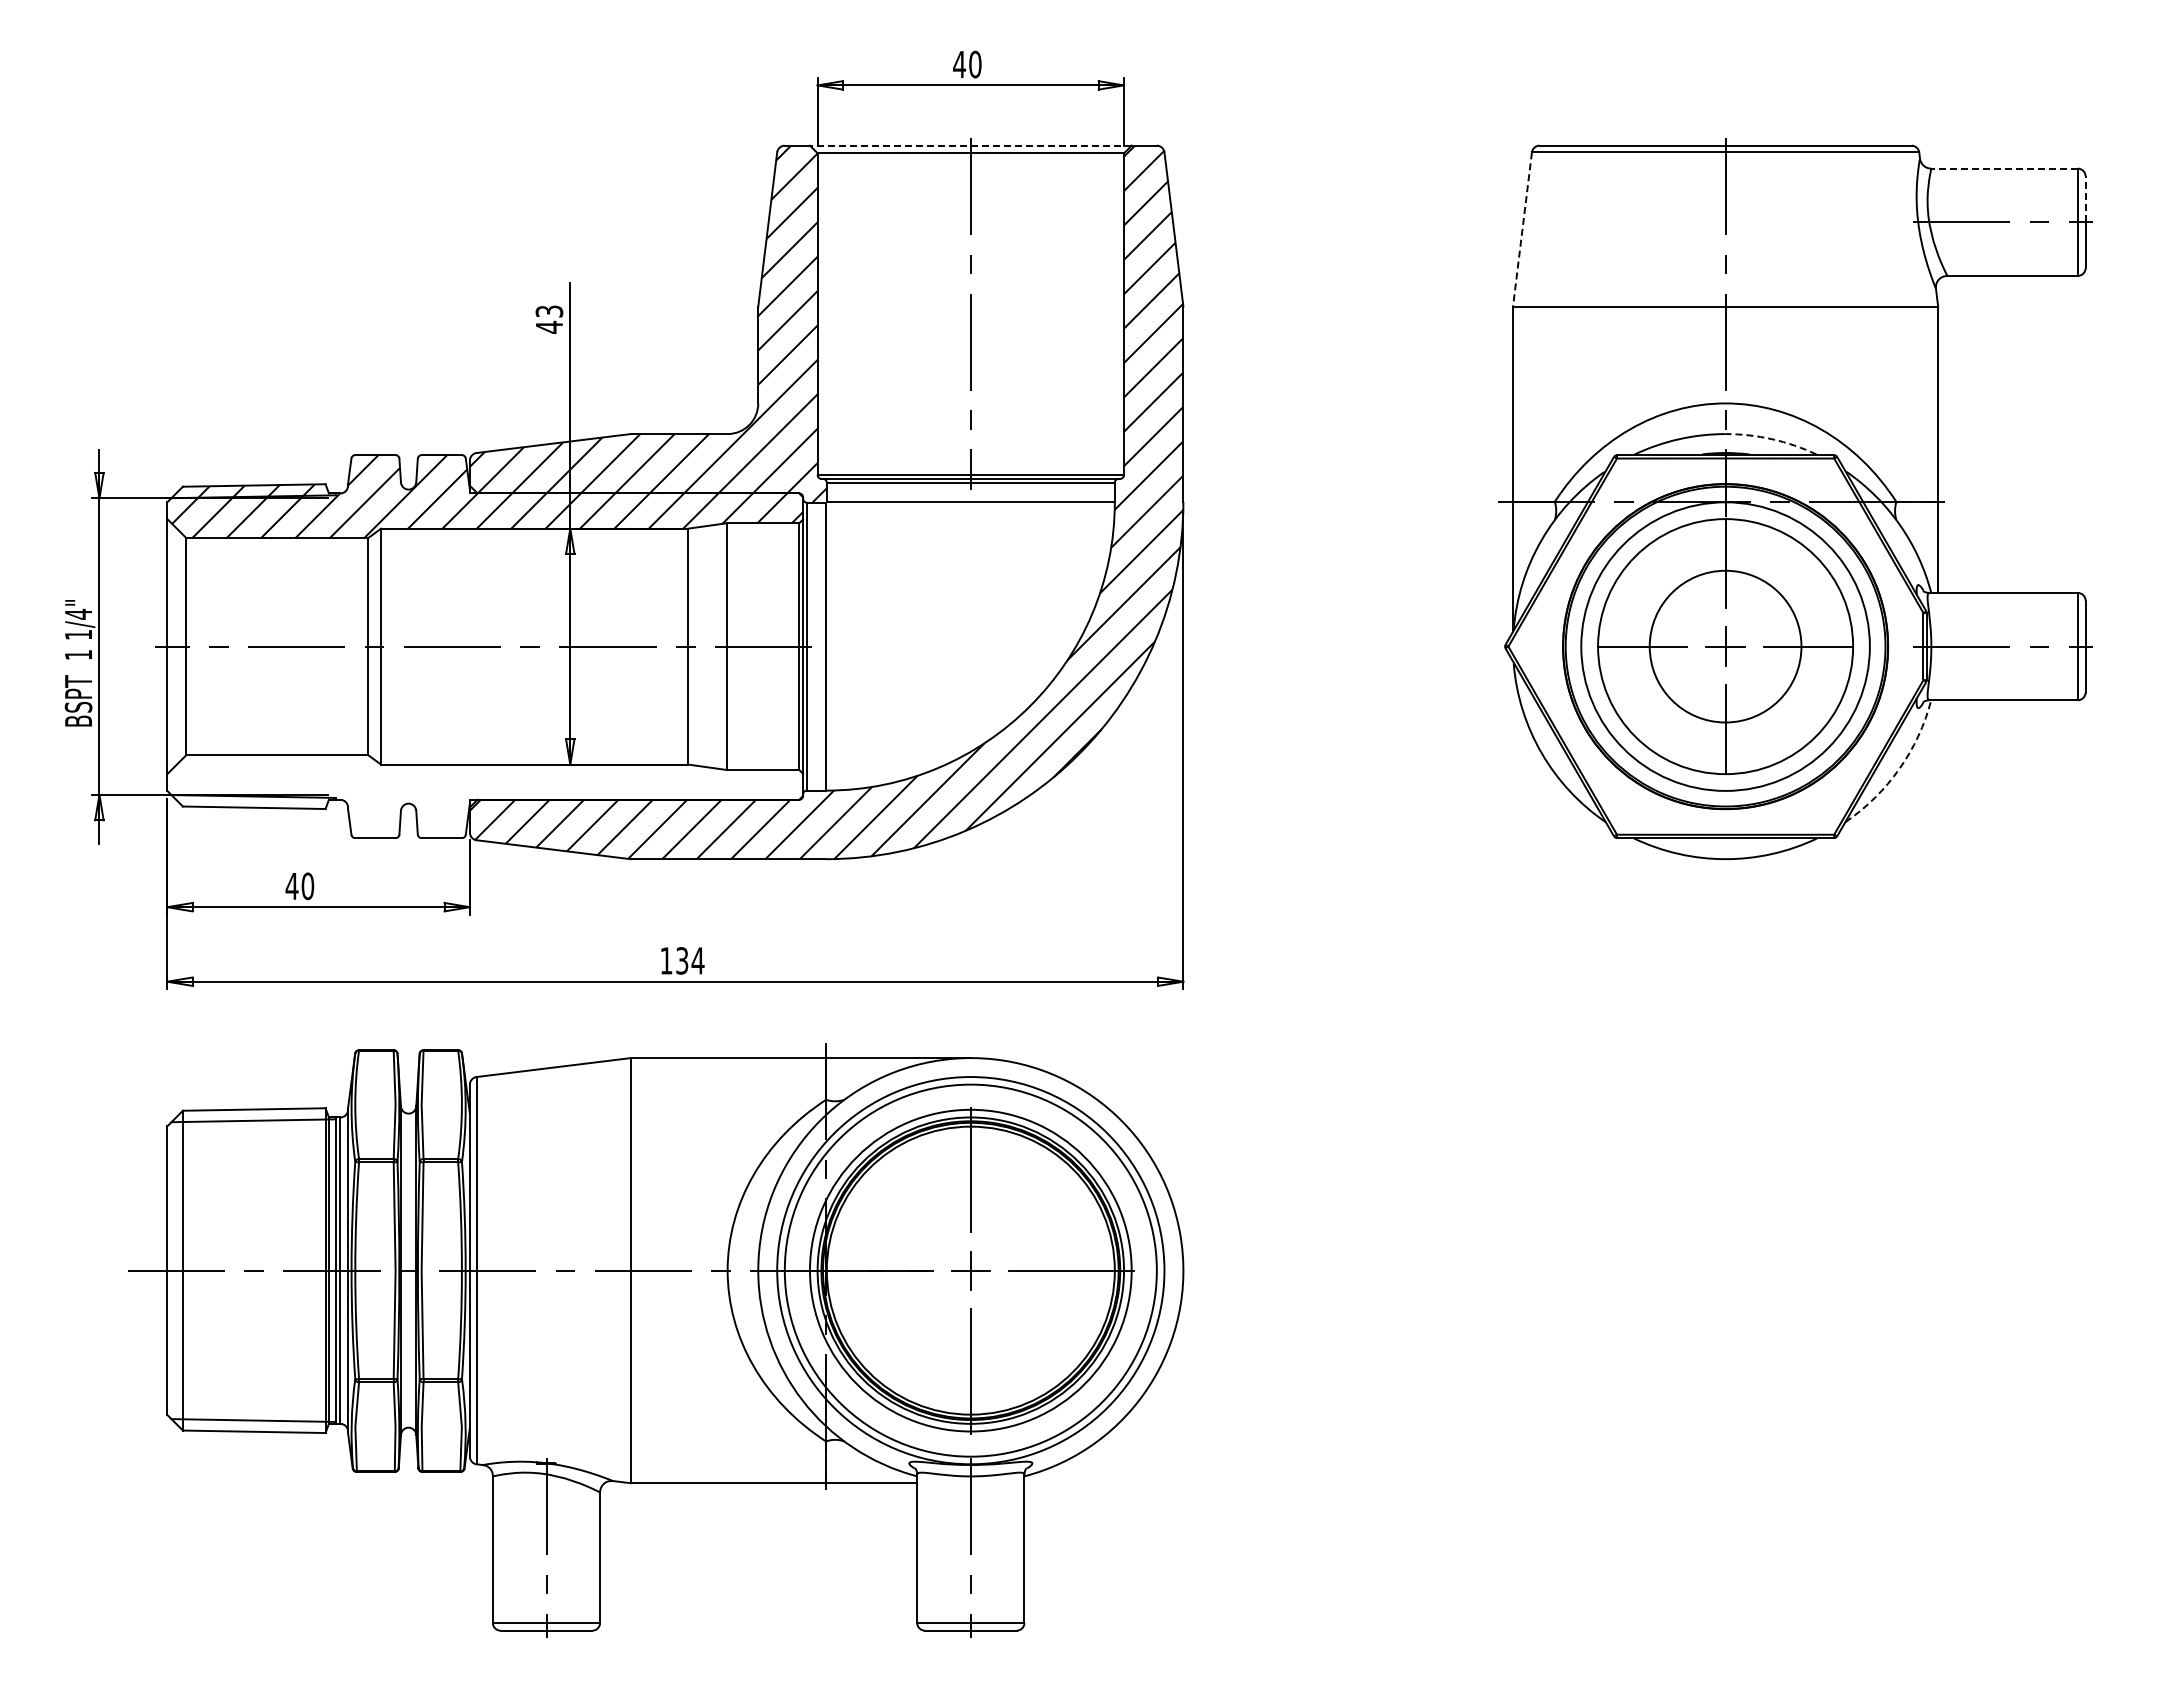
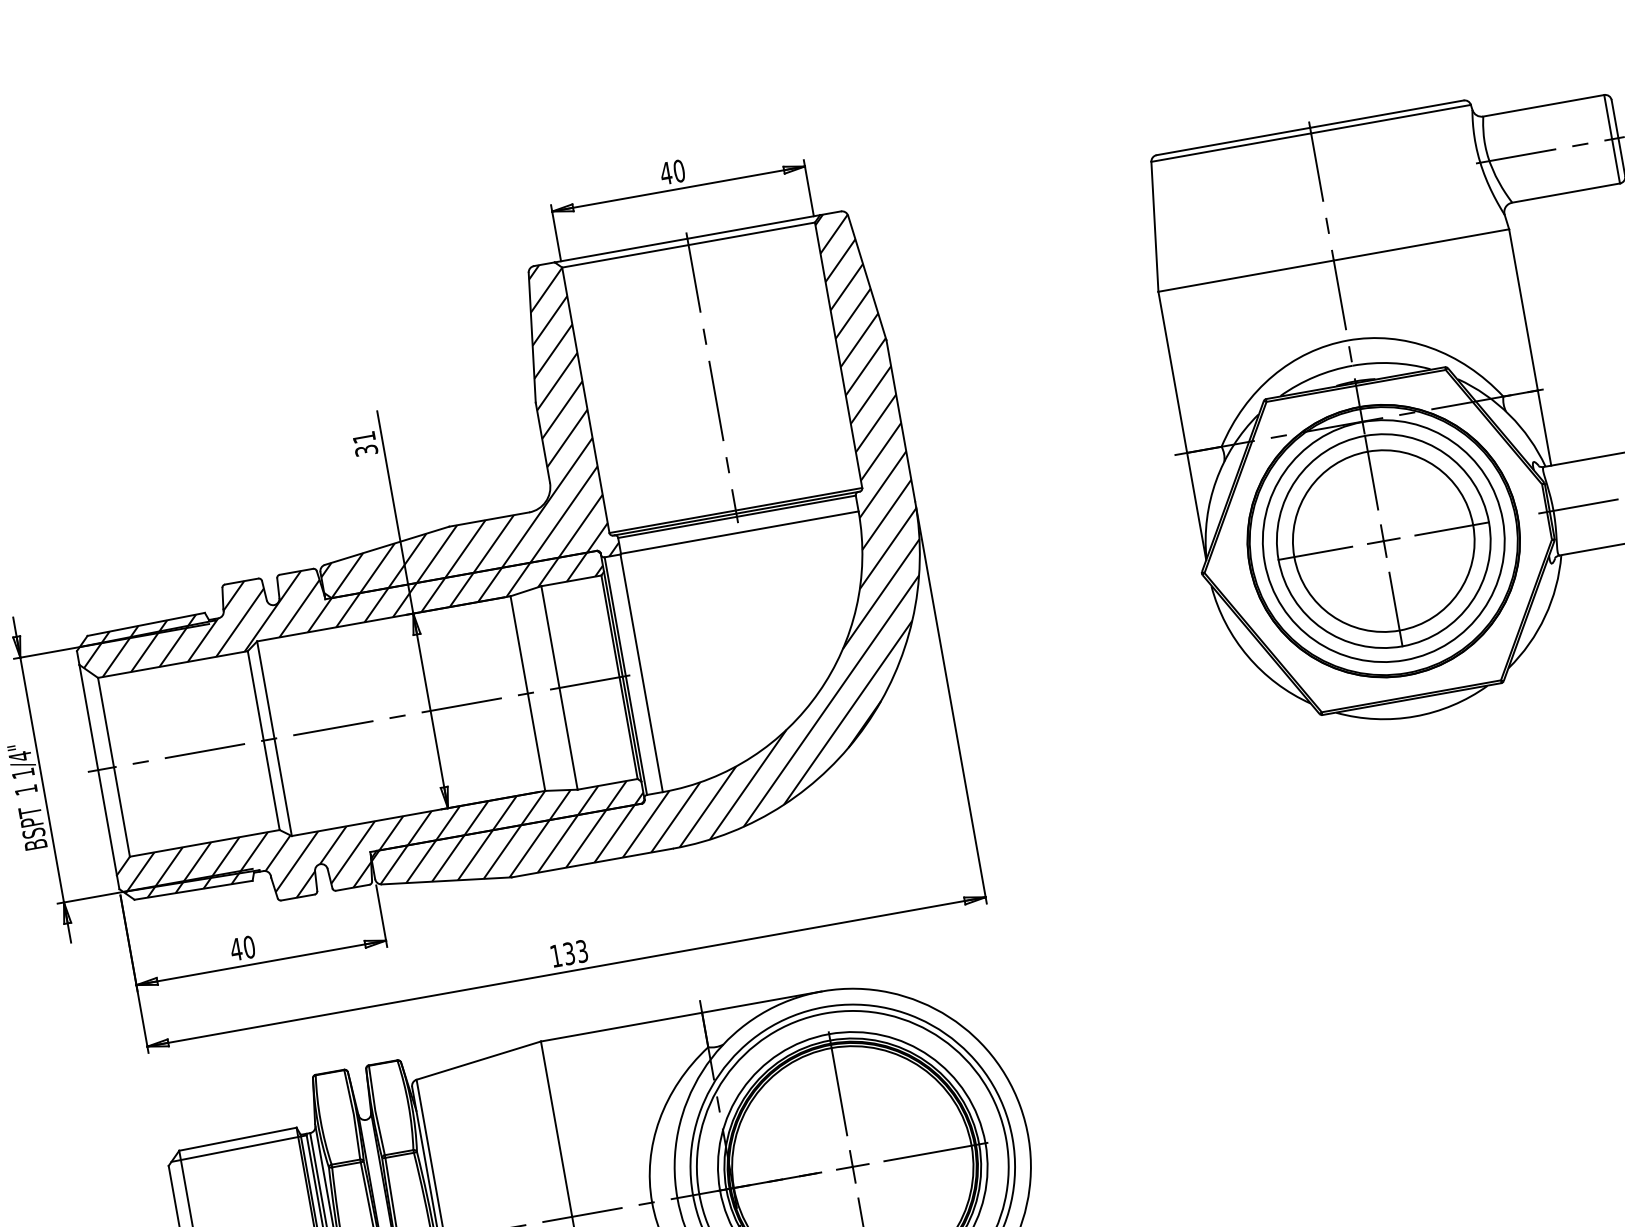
line: (970, 145) -> (687, 238), dashed -> solid
line: (2004, 168) -> (1543, 105), dashed -> solid
line: (2085, 199) -> (1614, 119), dashed -> solid
line: (1522, 229) -> (1154, 226), dashed -> solid
text: (549, 319) -> (365, 444), 43 -> 31
arc: (1772, 439) -> (1392, 363), dashed -> solid
circle: (1725, 646) -> (1383, 541), size x1.43
arc: (1899, 768) -> (1545, 616), dashed -> solid
hatch: (488, 796) -> (385, 846), added
text: (697, 960) -> (581, 951), 134 -> 133

